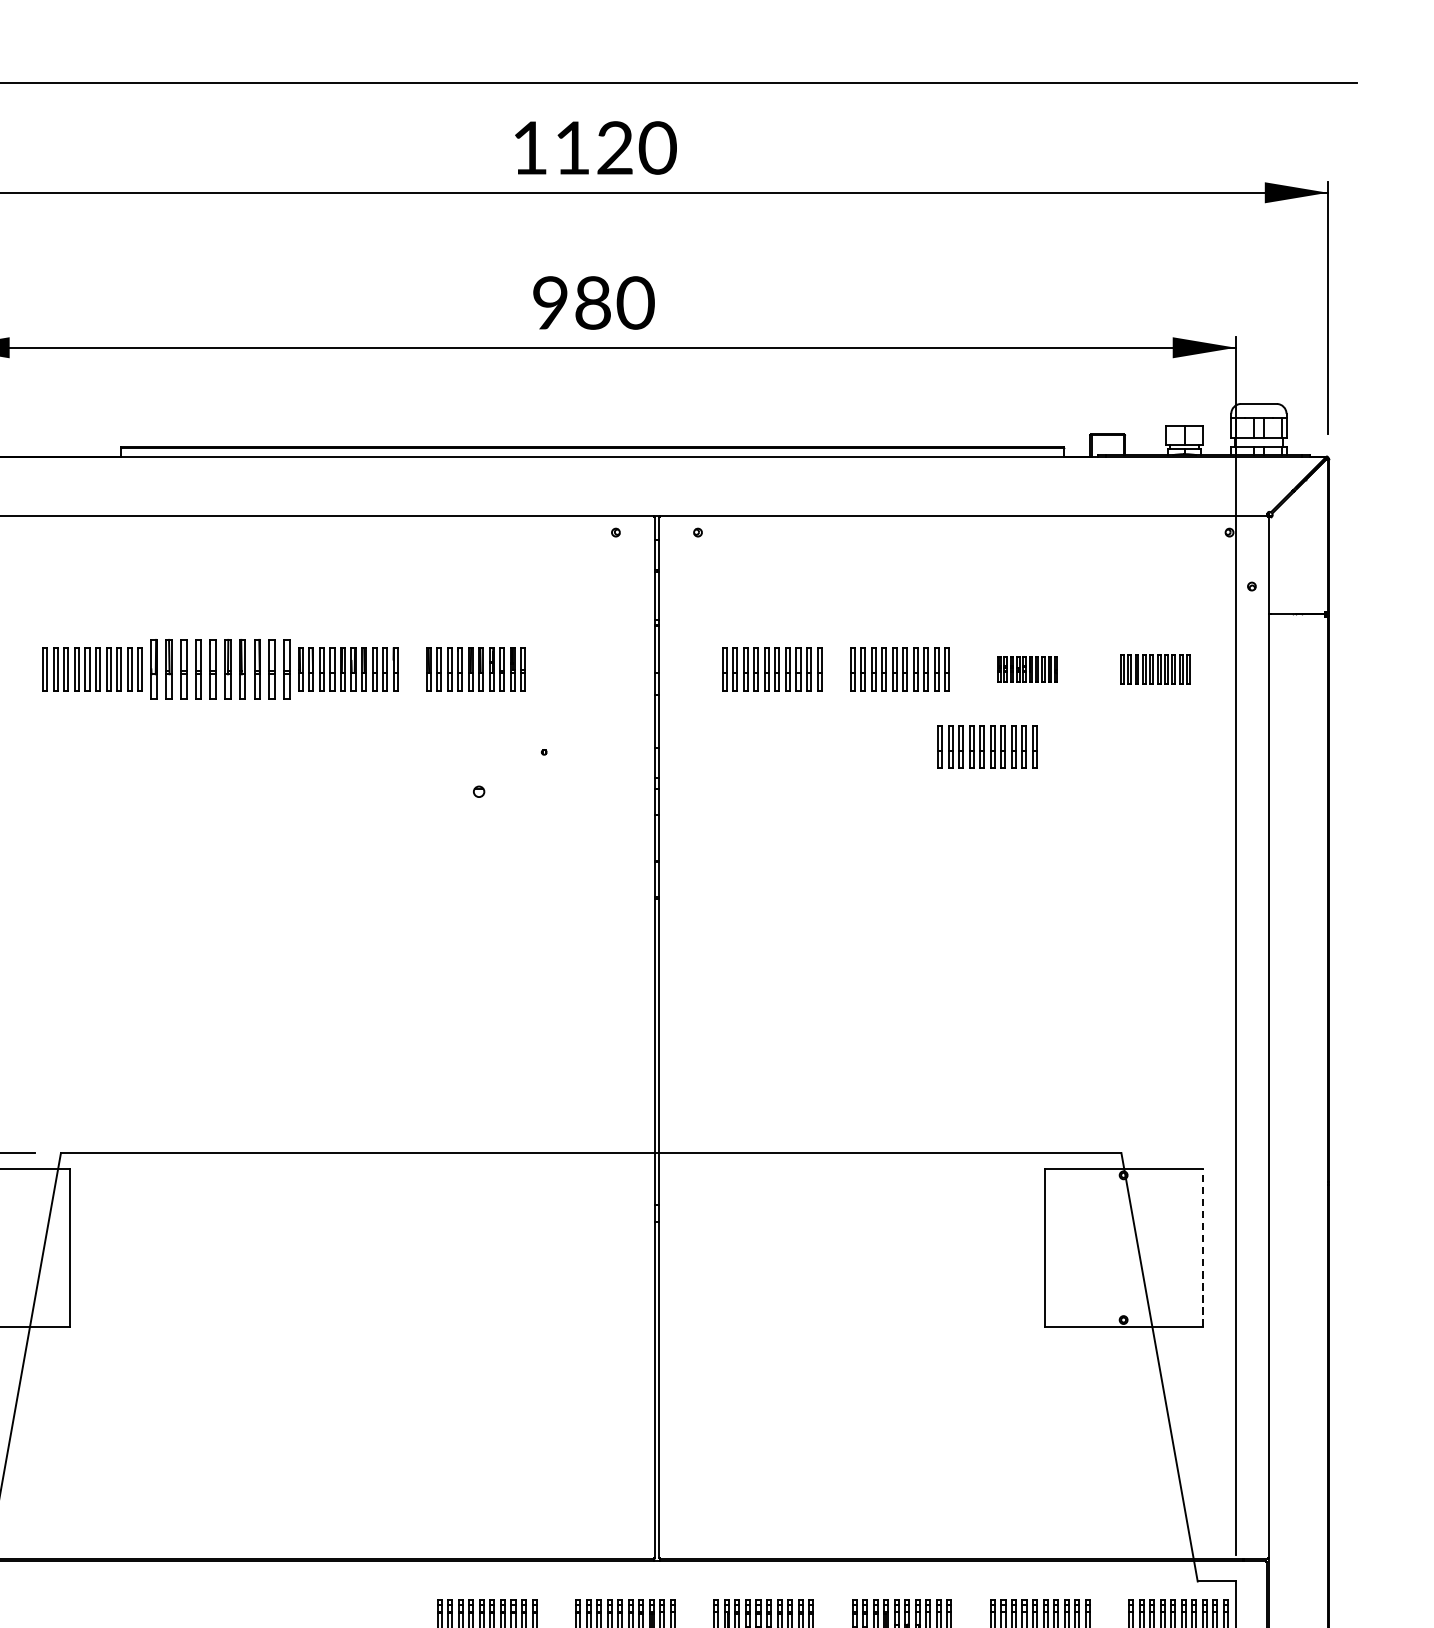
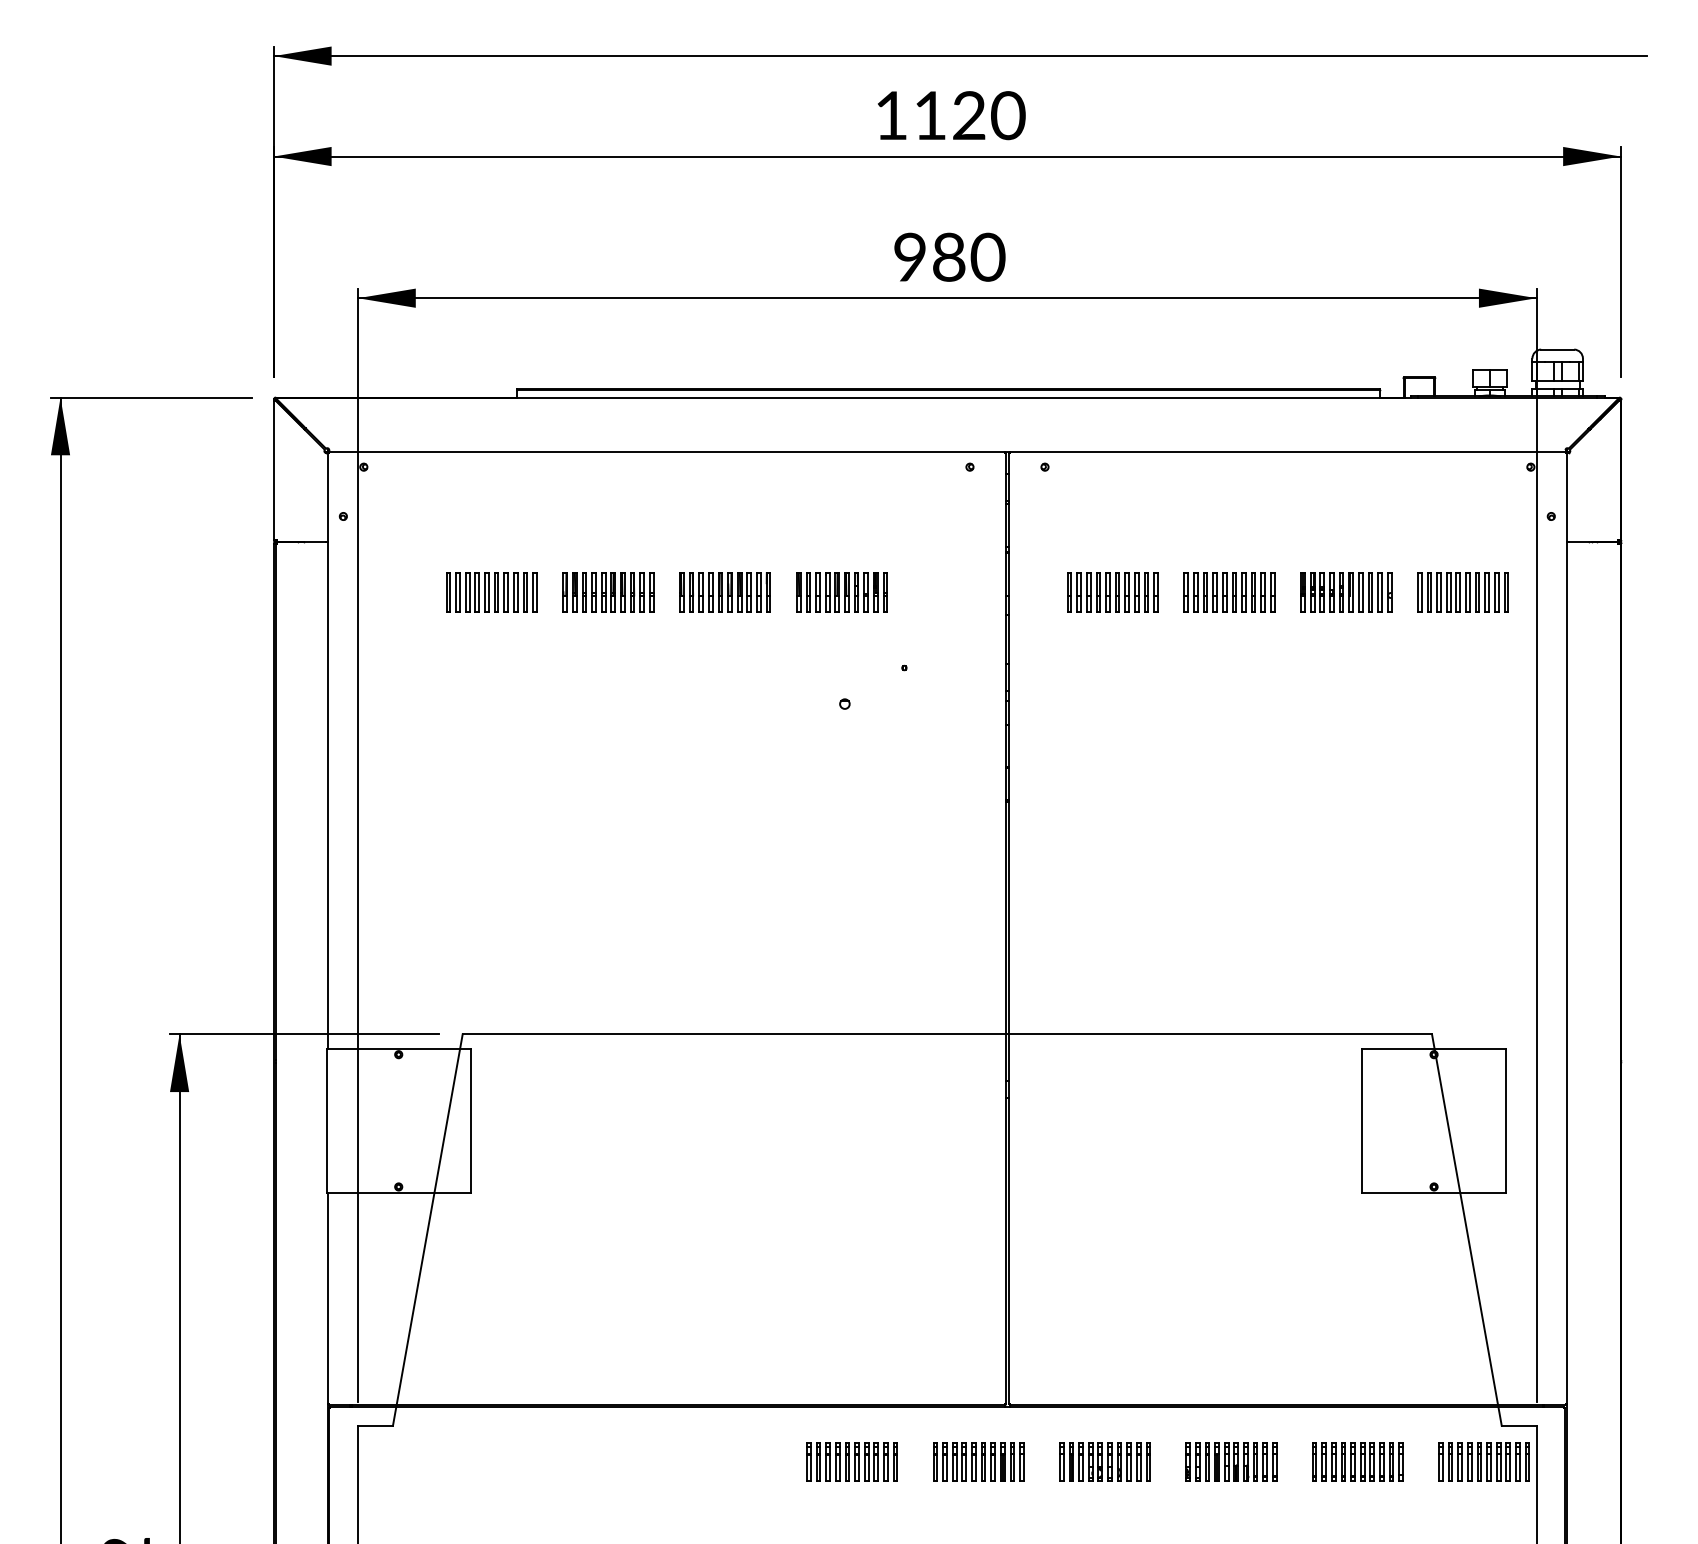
part: (220, 669) -> (608, 592), size x0.71
part: (1027, 669) -> (1346, 592), size x1.67
part: (1154, 669) -> (1462, 592), size x1.43
part: (987, 747) -> (1309, 663), removed
line: (1202, 1247) -> (1506, 1120), dashed -> solid

